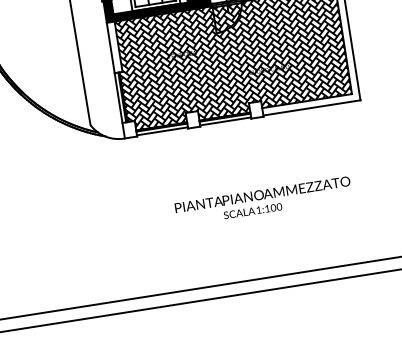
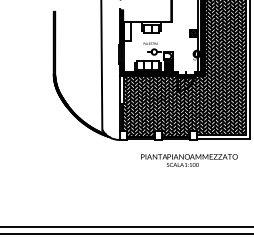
text: (263, 201) -> (189, 160), moved

